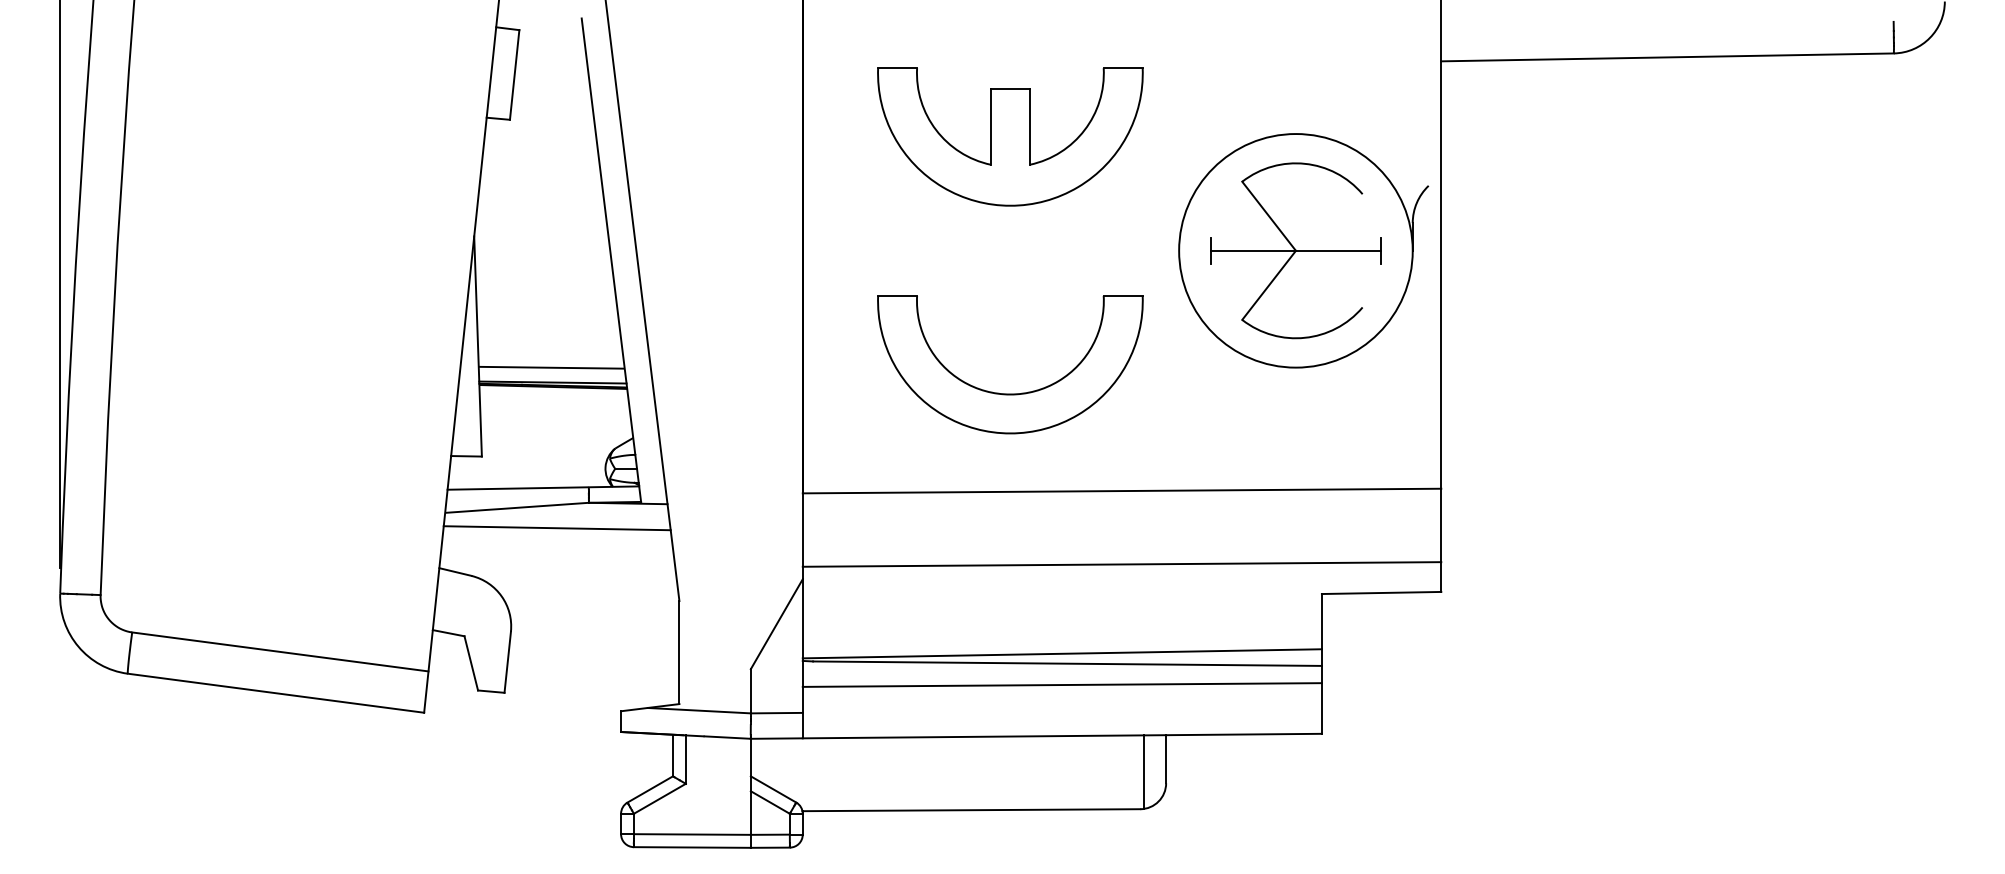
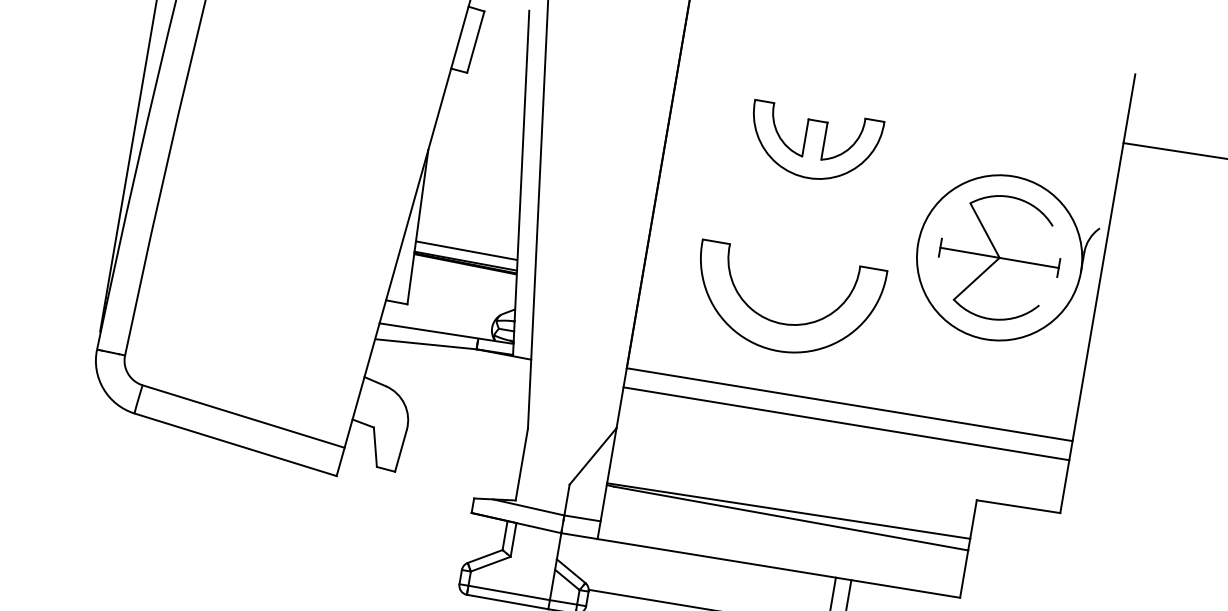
part: (1010, 136) -> (814, 144), size x0.7
line: (556, 528) -> (450, 363), removed
line: (1121, 564) -> (846, 423), moved
line: (1061, 684) -> (784, 532), removed

